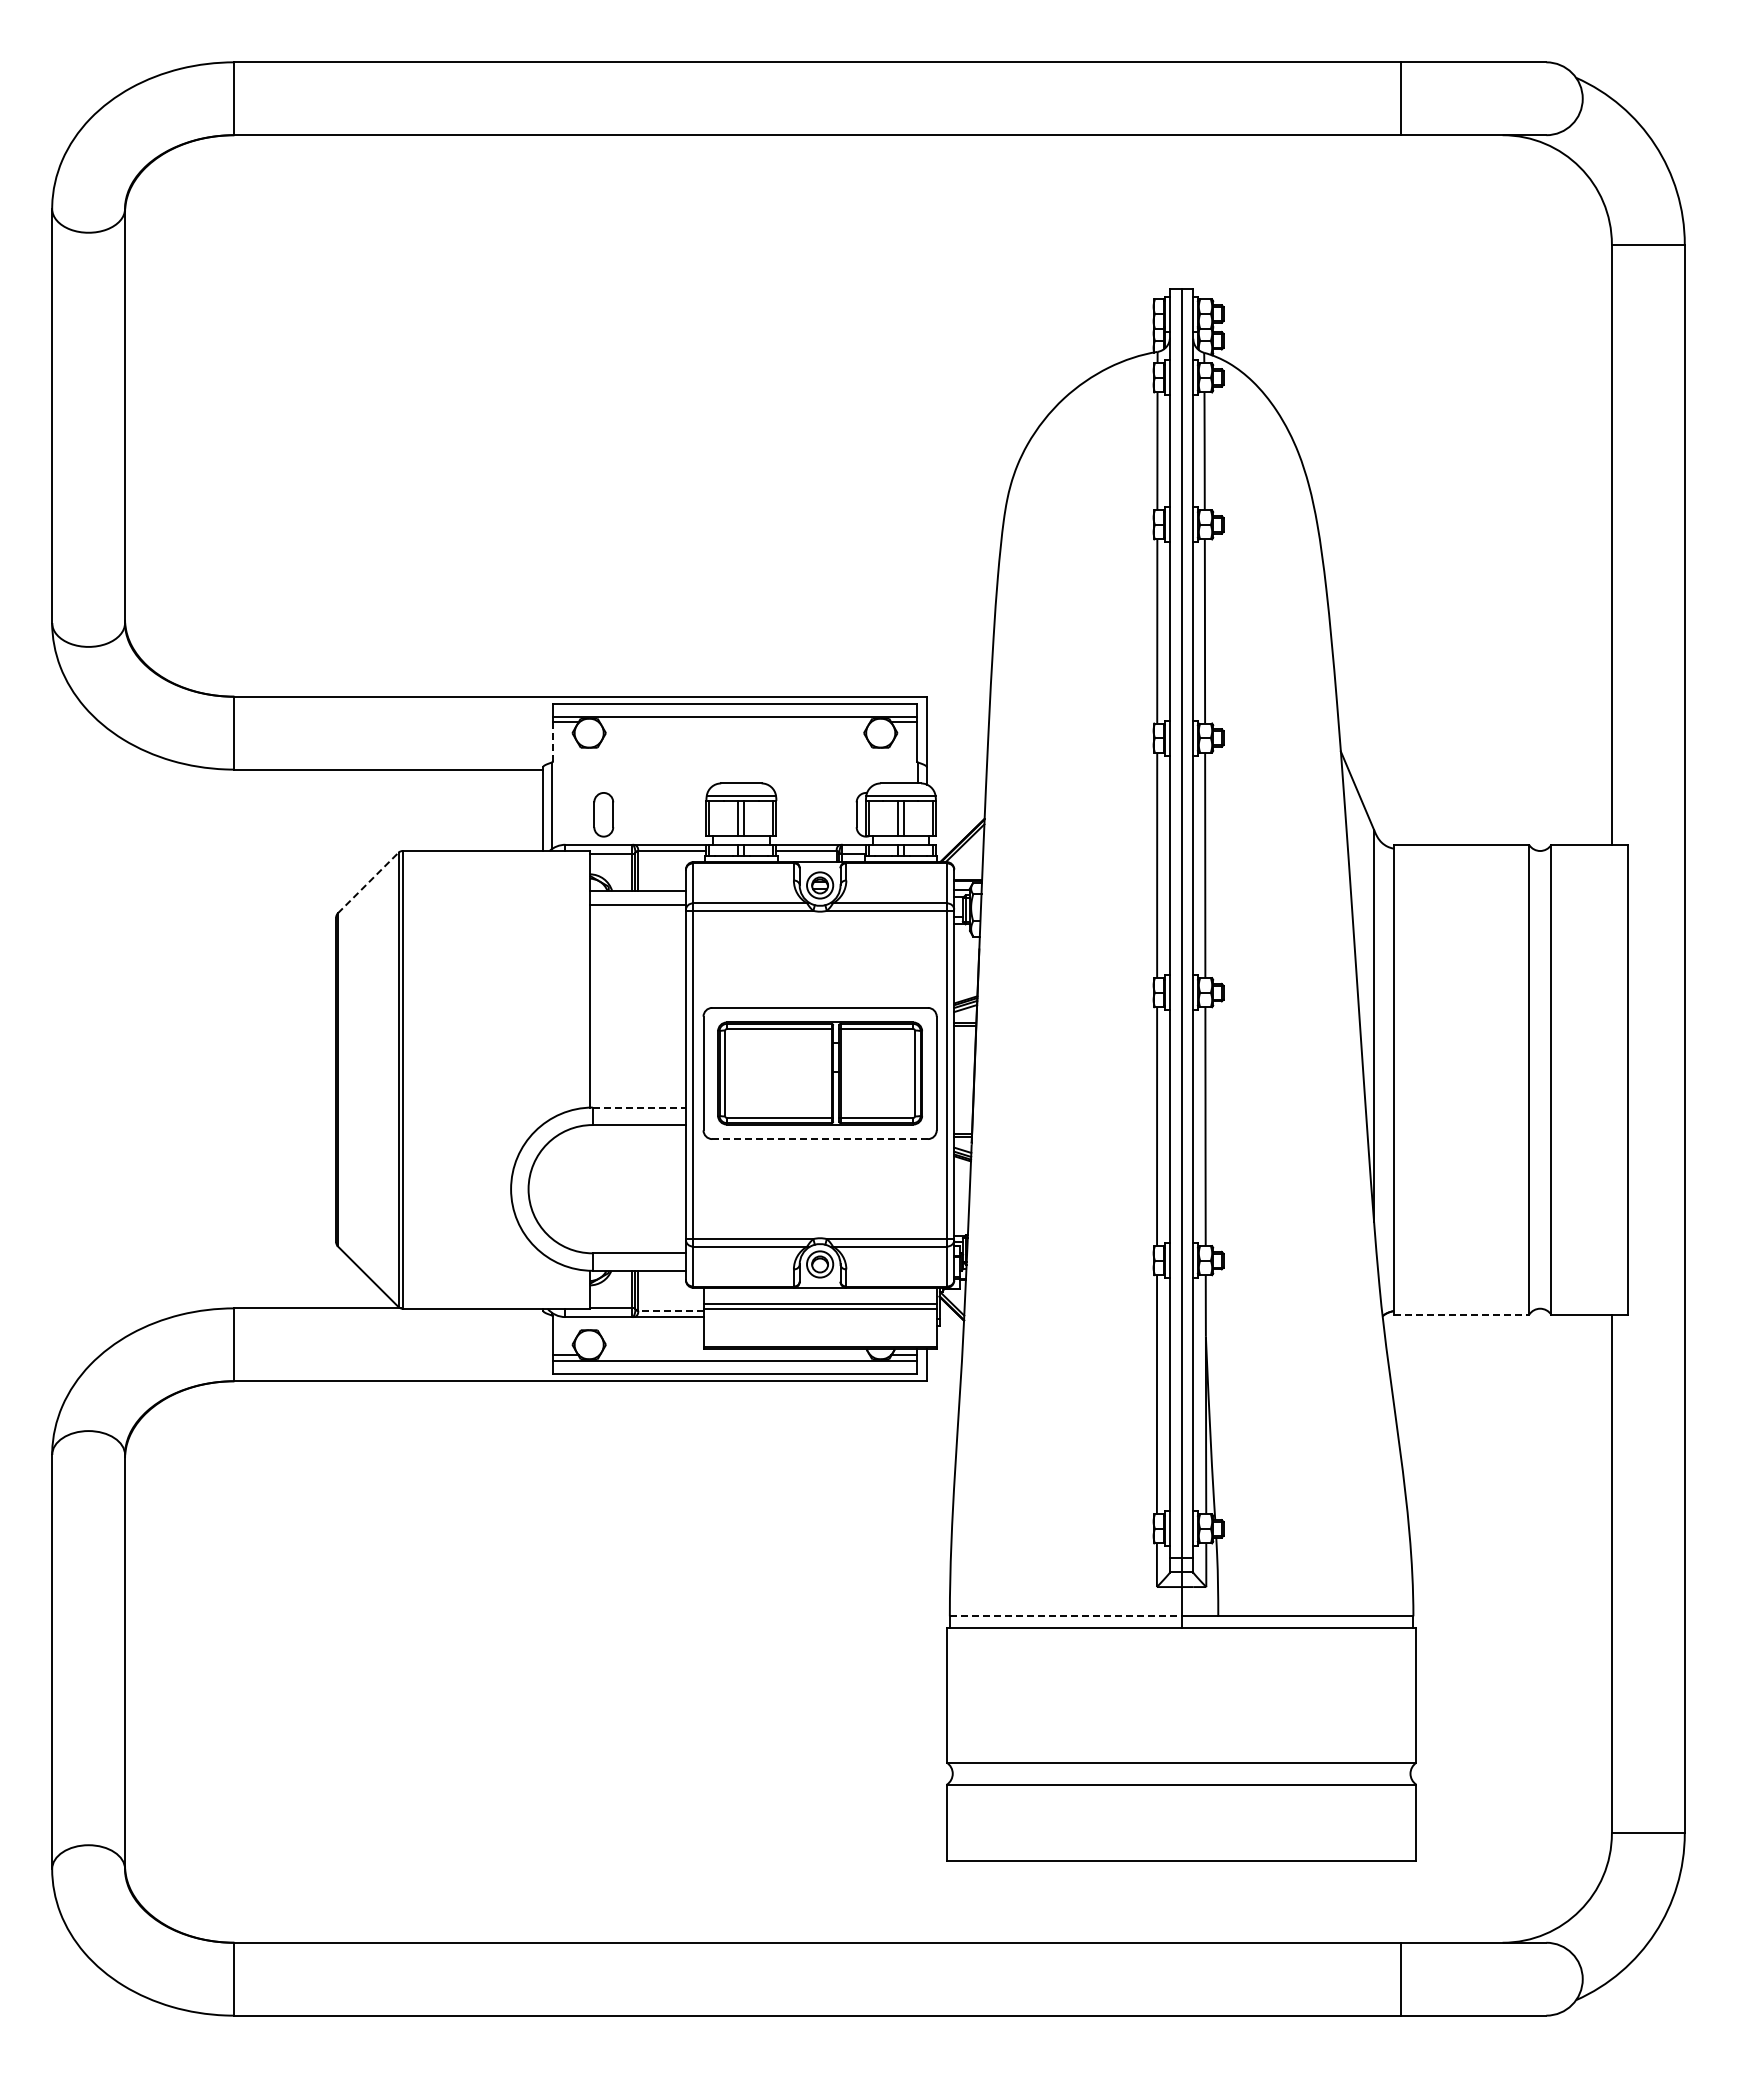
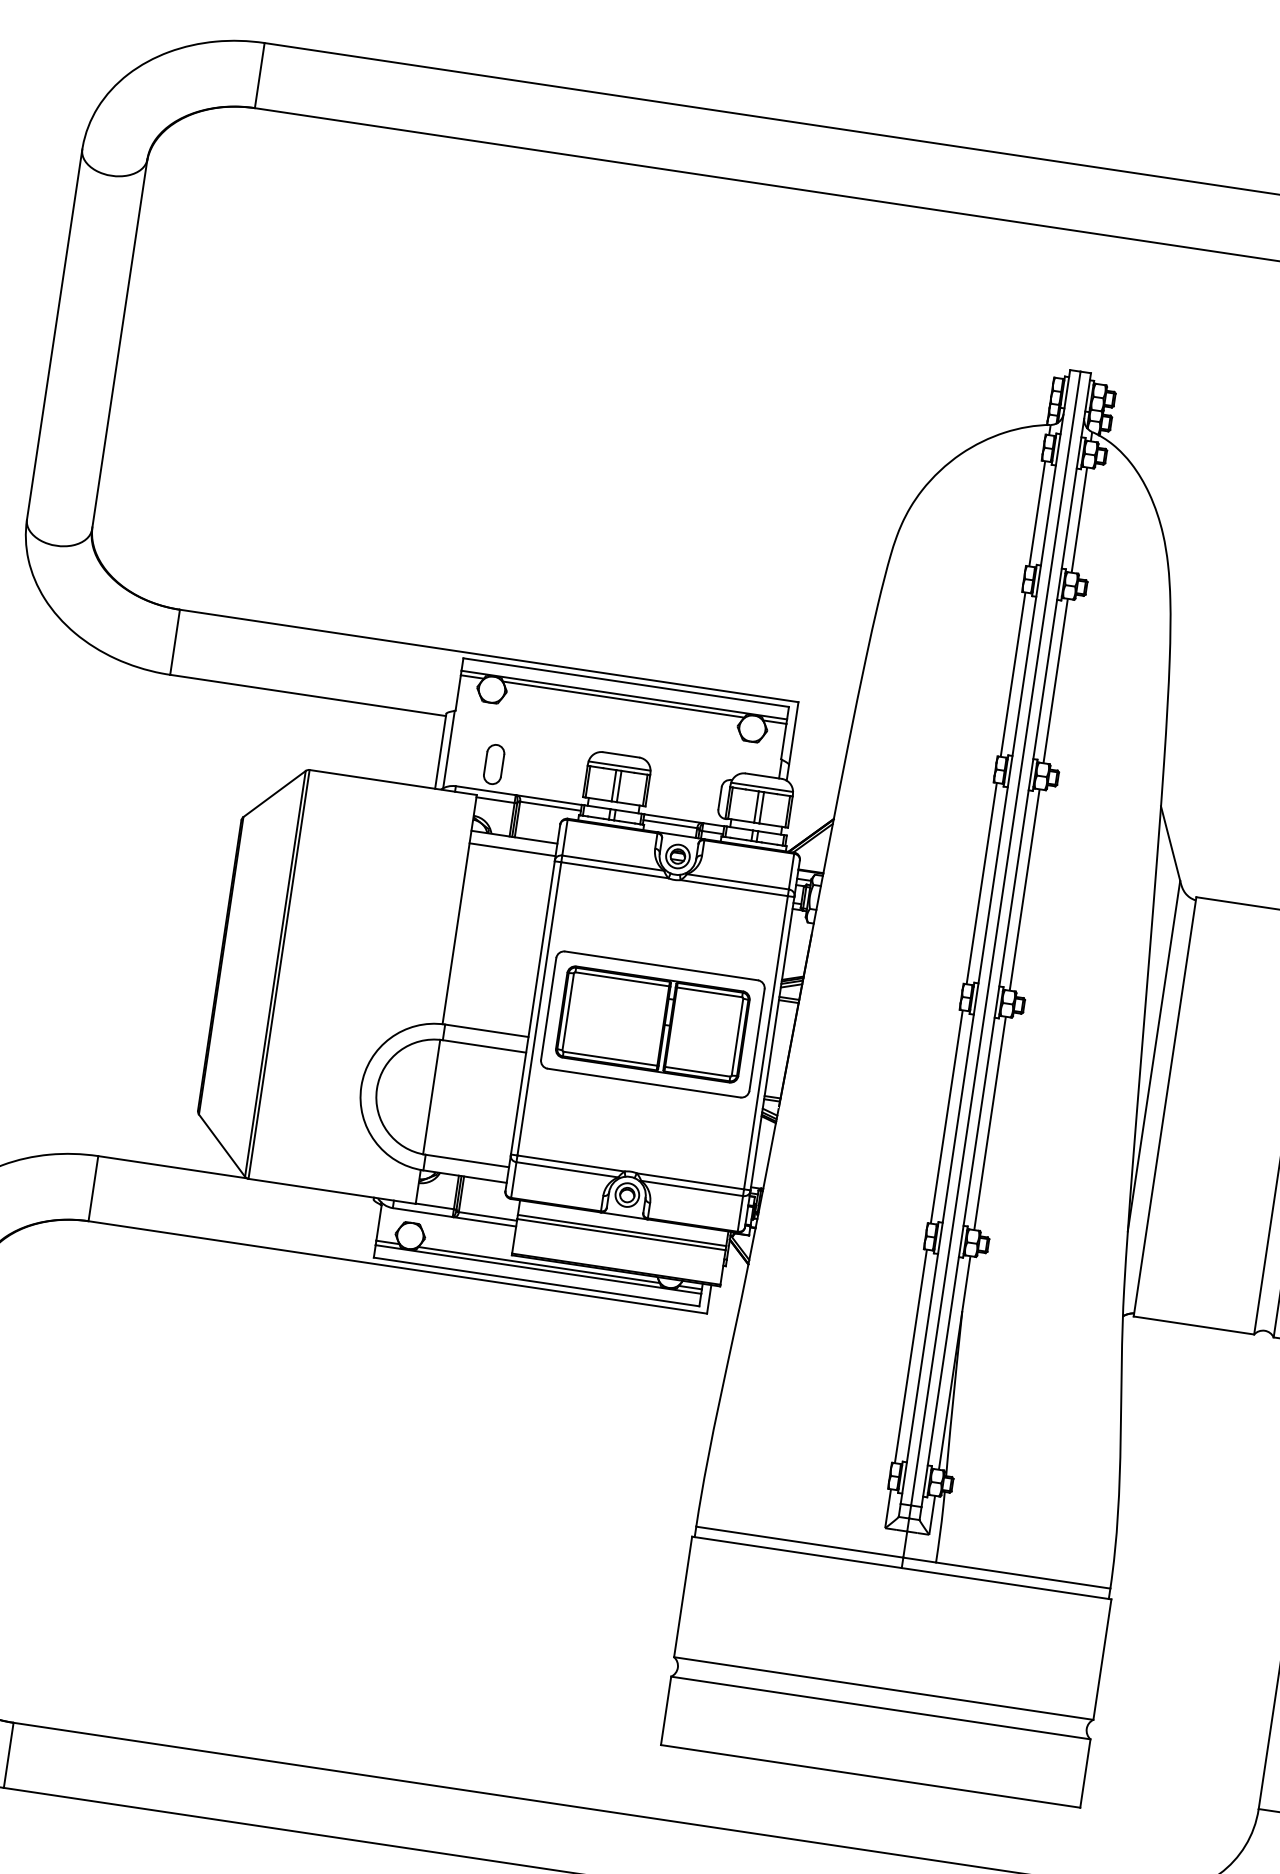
line: (734, 722) -> (623, 699), added
line: (552, 742) -> (457, 693), dashed -> solid
line: (368, 883) -> (274, 794), dashed -> solid
line: (639, 1107) -> (486, 1030), dashed -> solid
line: (820, 1139) -> (644, 1083), dashed -> solid
line: (589, 1189) -> (431, 1097), added
line: (670, 1310) -> (487, 1216), dashed -> solid
line: (1462, 1314) -> (1194, 1325), dashed -> solid
line: (734, 1355) -> (538, 1264), added
line: (1065, 1616) -> (799, 1542), dashed -> solid

